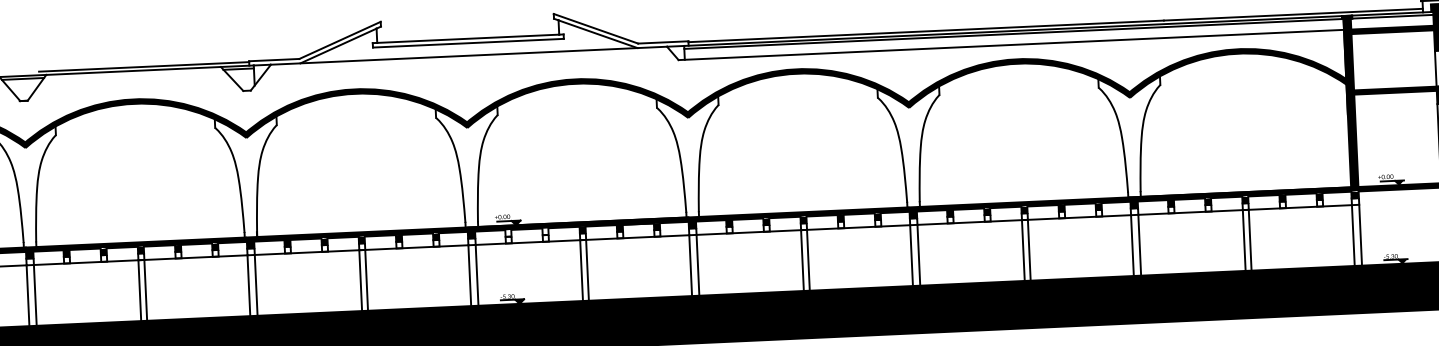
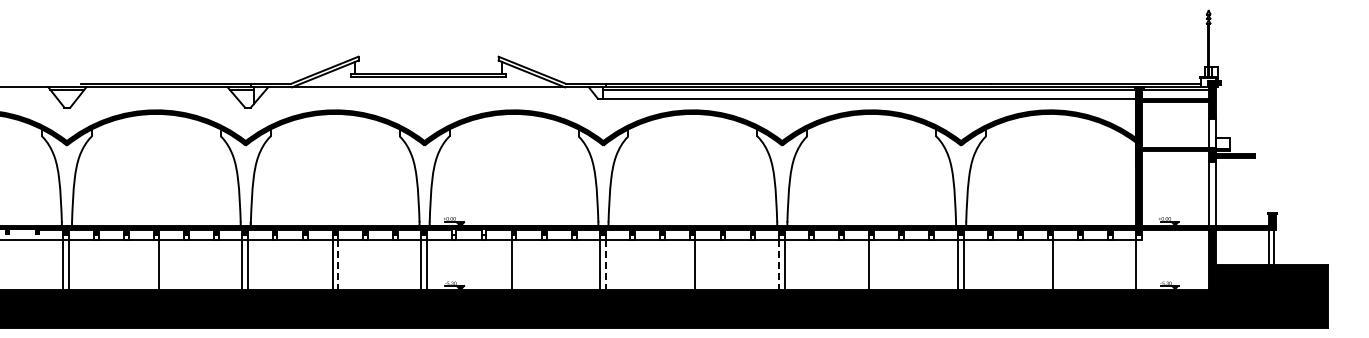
line: (1360, 234) -> (1142, 264), removed
line: (1244, 239) -> (1048, 264), removed
line: (1029, 249) -> (874, 264), removed
line: (911, 256) -> (778, 265), solid -> dashed
line: (802, 259) -> (690, 264), removed
line: (697, 265) -> (605, 265), solid -> dashed
line: (587, 269) -> (516, 264), removed
line: (366, 280) -> (337, 265), solid -> dashed
line: (139, 289) -> (153, 264), removed

